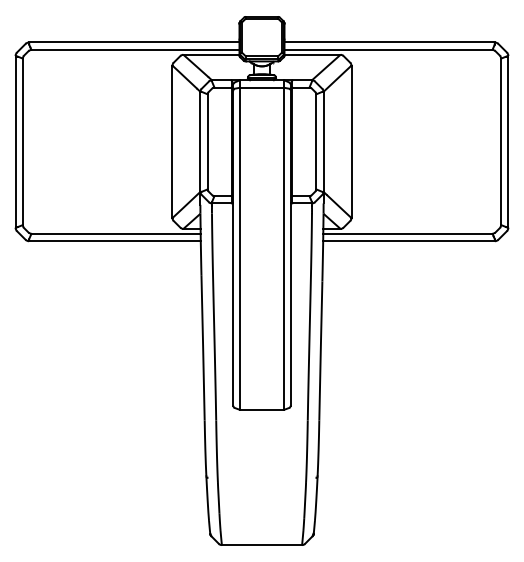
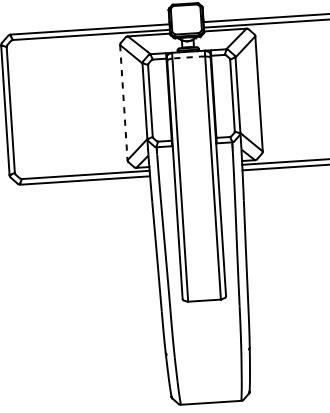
line: (262, 87) -> (189, 57), solid -> dashed
line: (172, 142) -> (123, 103), solid -> dashed

